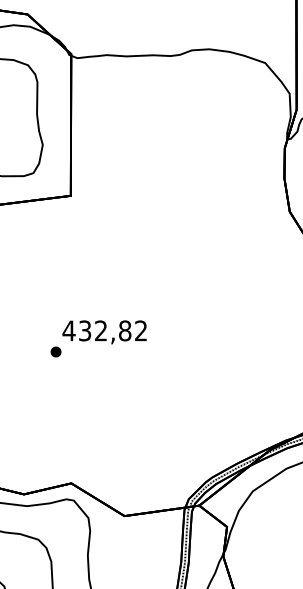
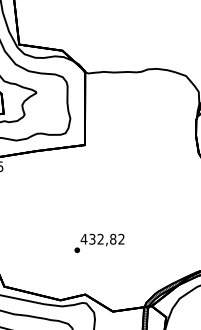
text: (98, 337) -> (99, 242), moved

